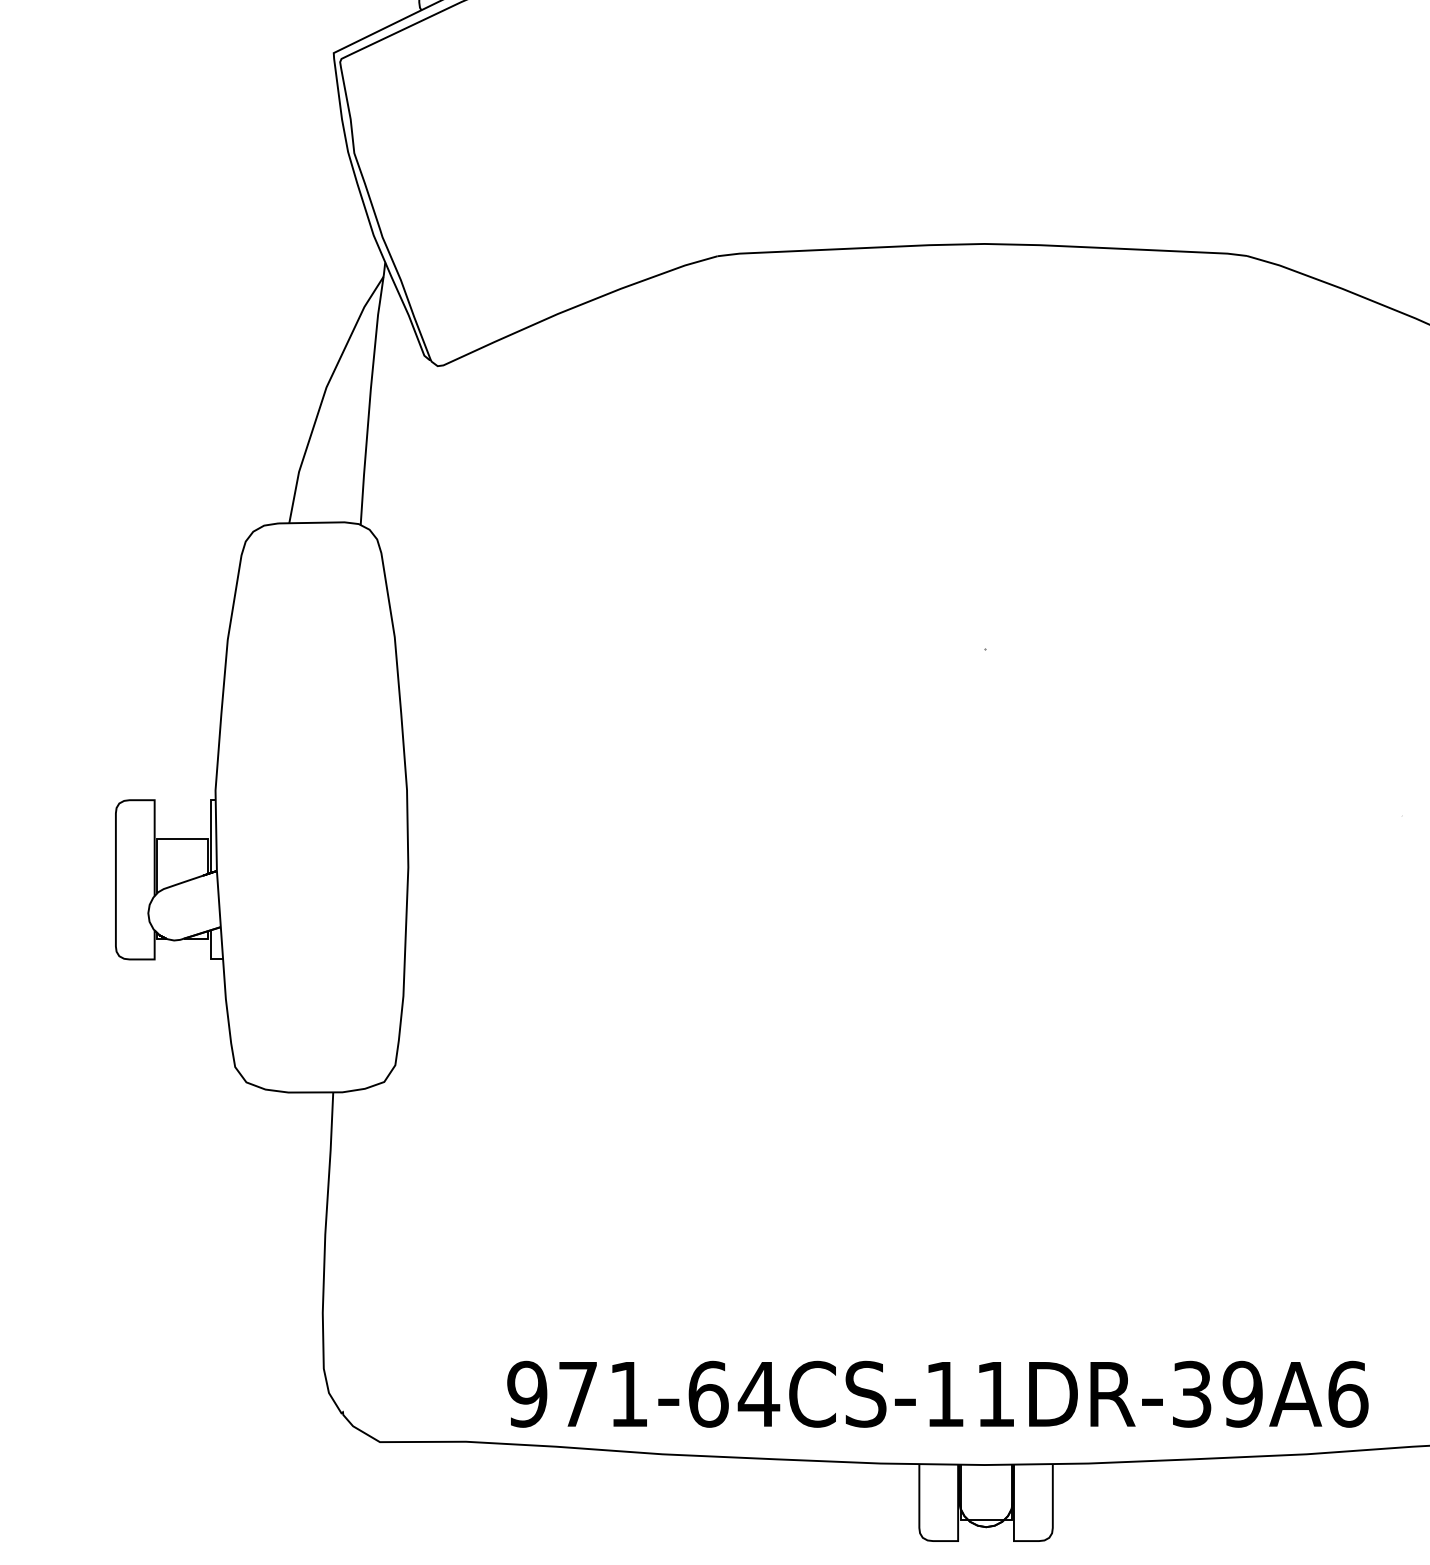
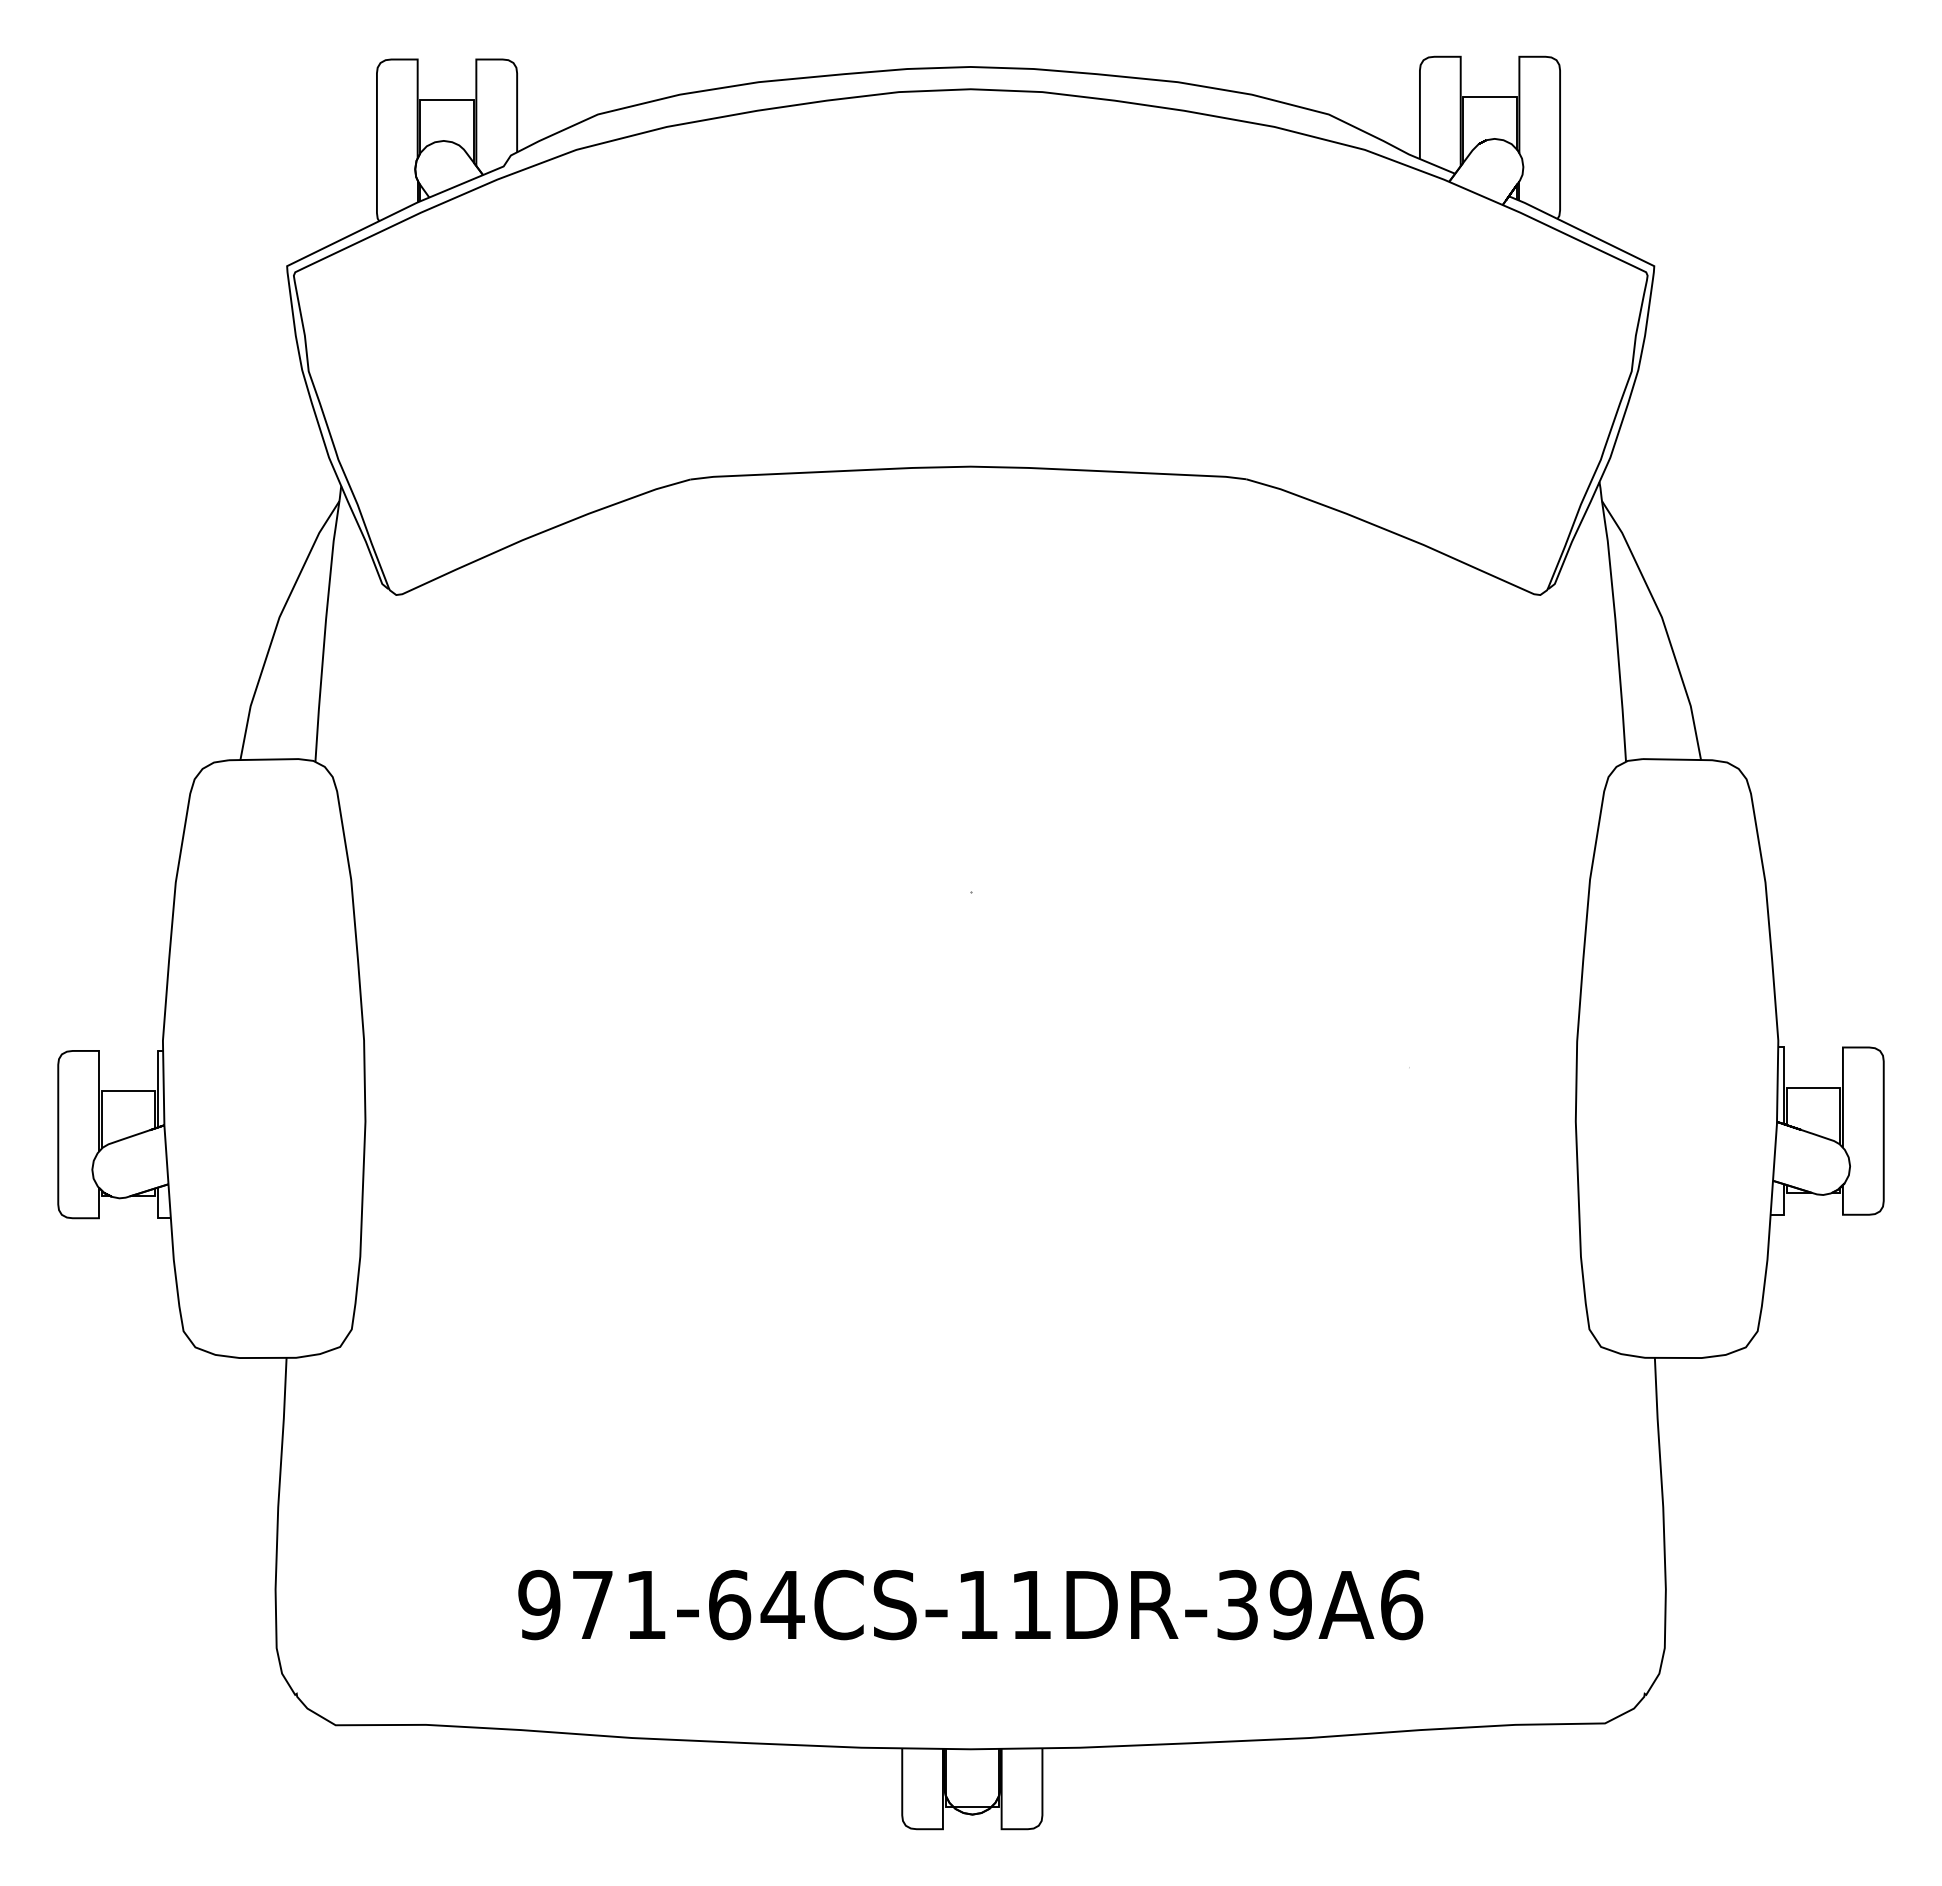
text: (937, 1393) -> (970, 1604), moved

